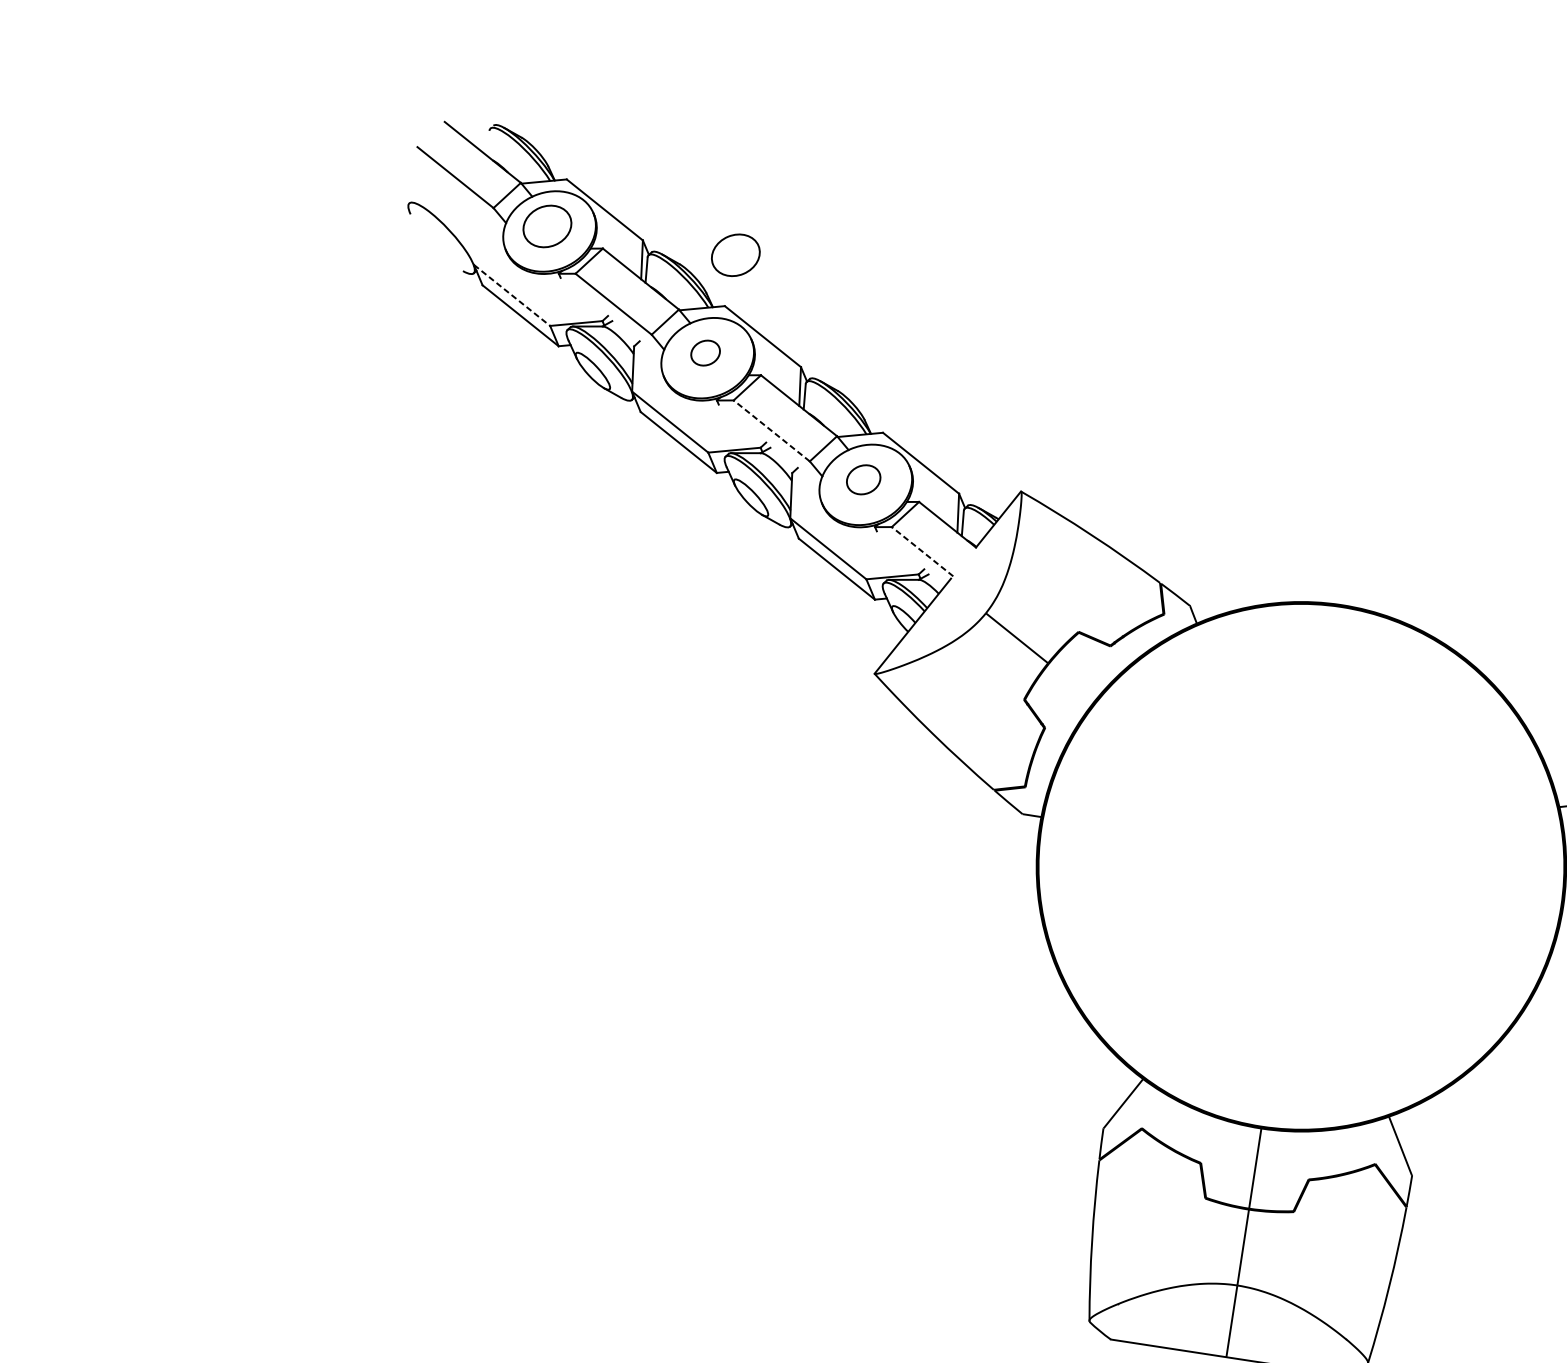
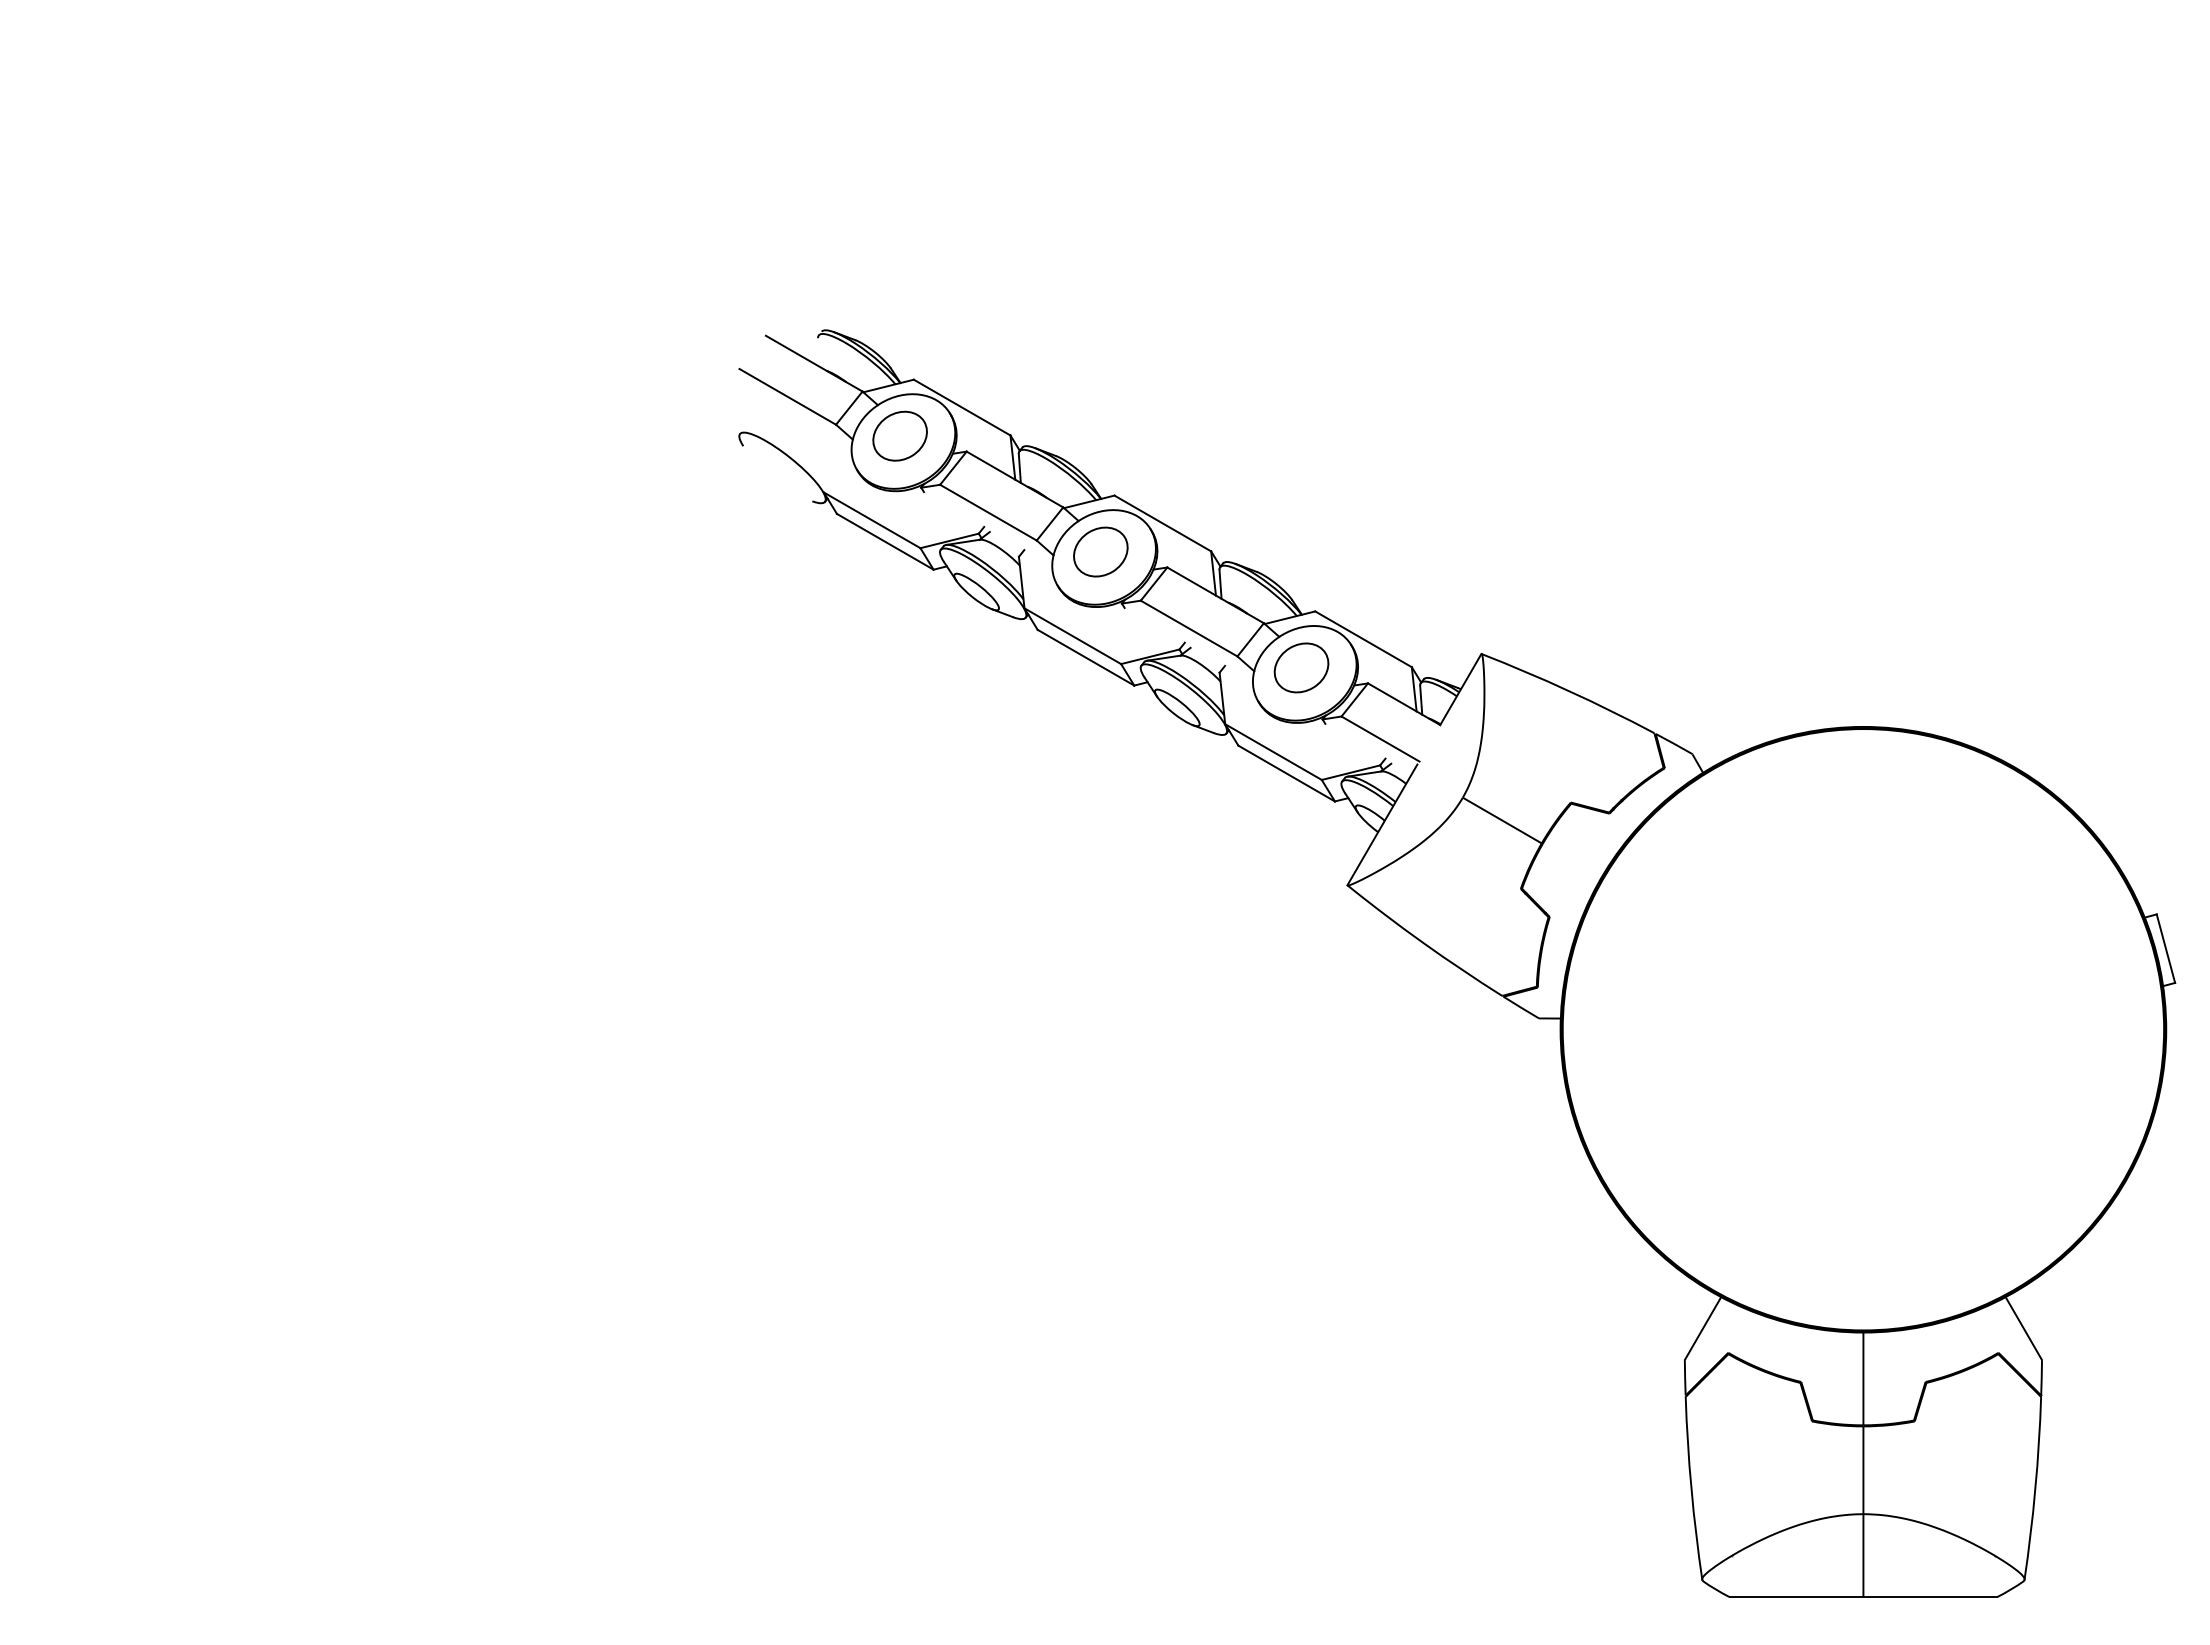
part: (735, 254) -> (1117, 435), removed
line: (512, 295) -> (872, 520), dashed -> solid
part: (705, 352) -> (1100, 551), size x1.67
line: (772, 430) -> (1189, 628), dashed -> solid
part: (863, 479) -> (1301, 667), size x1.43
line: (922, 551) -> (1380, 738), dashed -> solid

